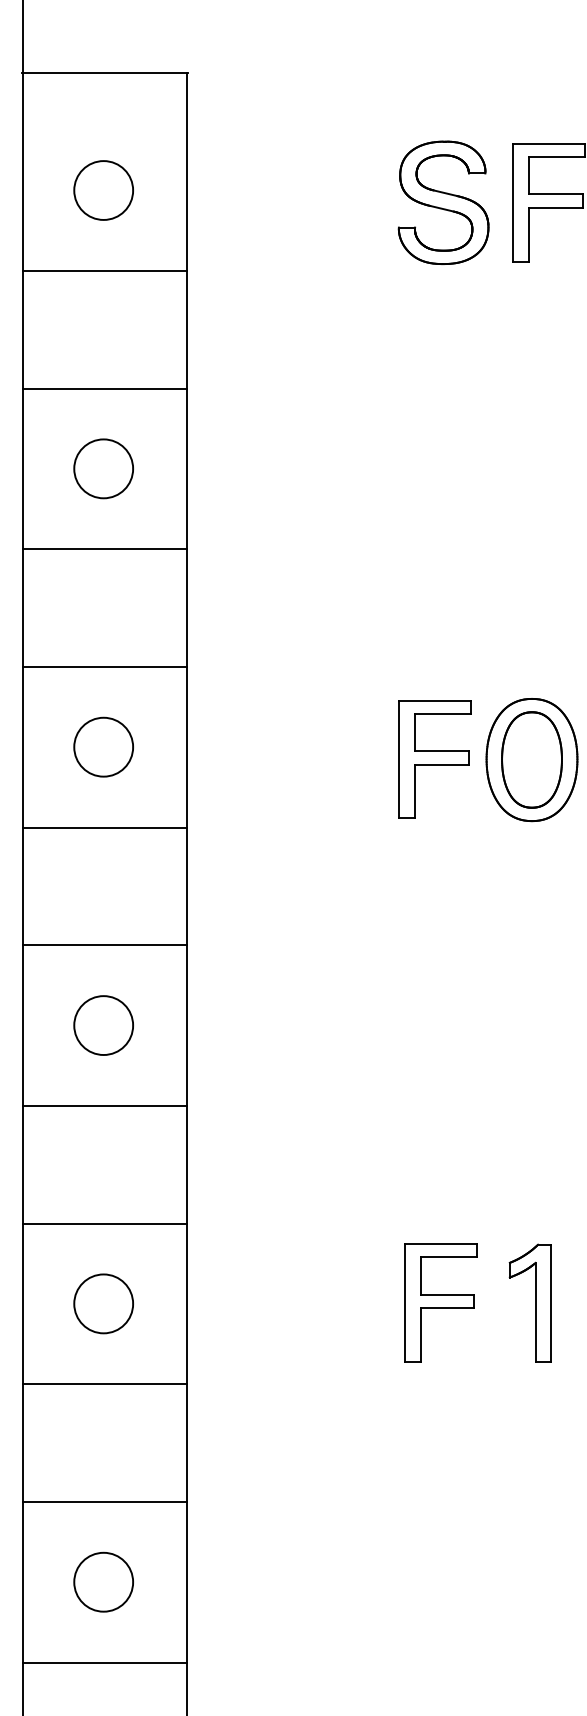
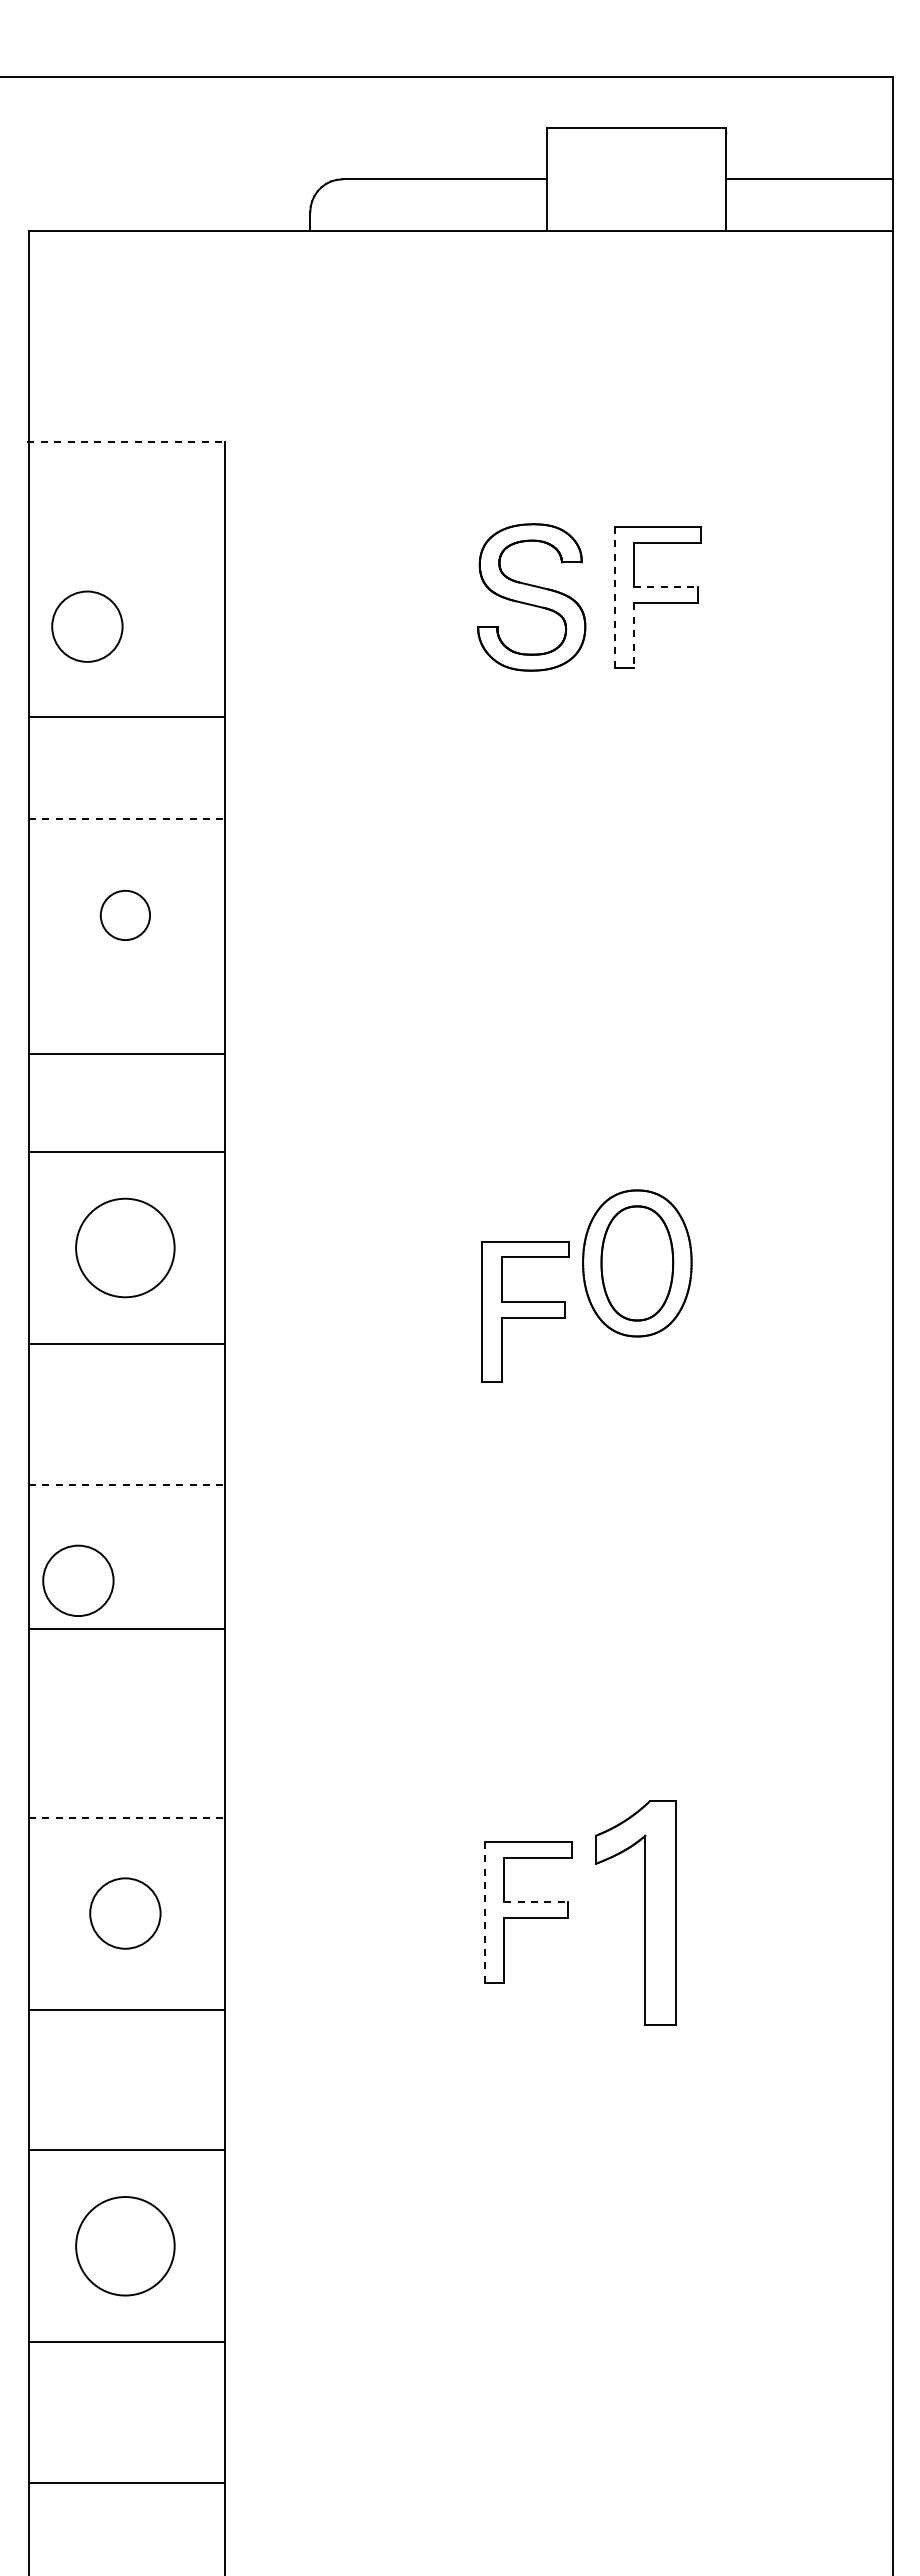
line: (105, 72) -> (127, 441), solid -> dashed
circle: (103, 190) -> (87, 626), moved
line: (555, 194) -> (665, 587), solid -> dashed
line: (512, 202) -> (614, 597), solid -> dashed
line: (528, 235) -> (633, 636), solid -> dashed
line: (104, 270) -> (126, 716), moved
line: (104, 388) -> (126, 819), solid -> dashed
circle: (103, 468) -> (125, 915), size x0.7
line: (104, 549) -> (126, 1054), moved
circle: (103, 747) -> (125, 1248), size x1.4
part: (435, 759) -> (525, 1311), moved
line: (104, 944) -> (126, 1484), solid -> dashed
circle: (103, 1025) -> (78, 1580), moved
line: (104, 1105) -> (126, 1628), moved
line: (104, 1223) -> (126, 1817), solid -> dashed
line: (447, 1294) -> (536, 1902), solid -> dashed
line: (404, 1302) -> (484, 1911), solid -> dashed
part: (530, 1303) -> (635, 1912), size x1.6
circle: (103, 1582) -> (125, 2246), size x1.4

